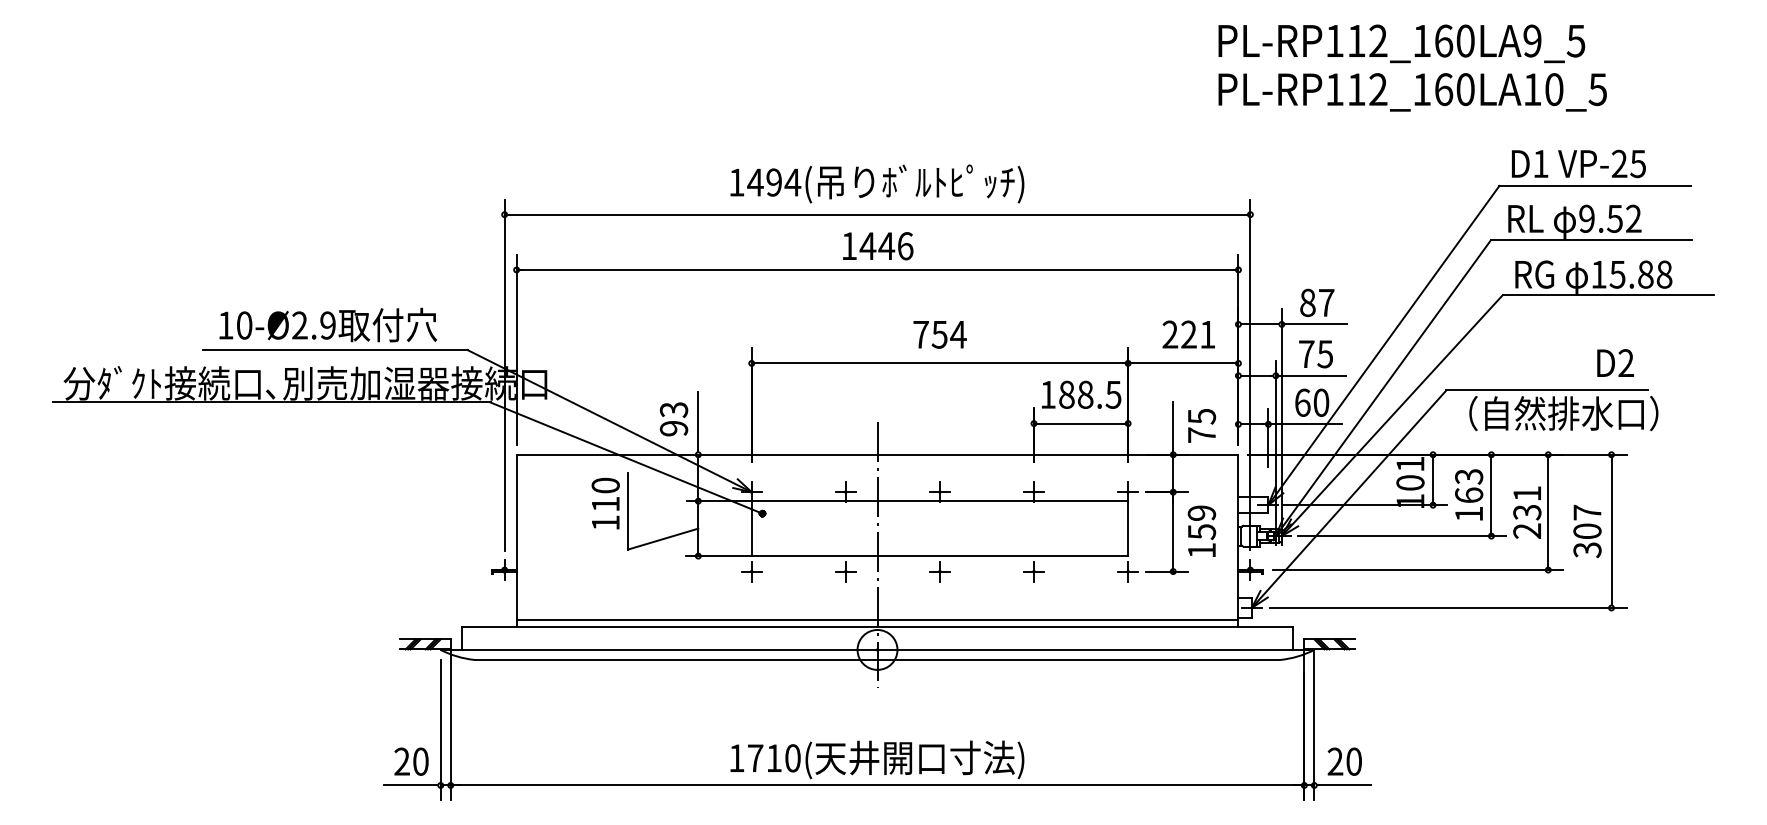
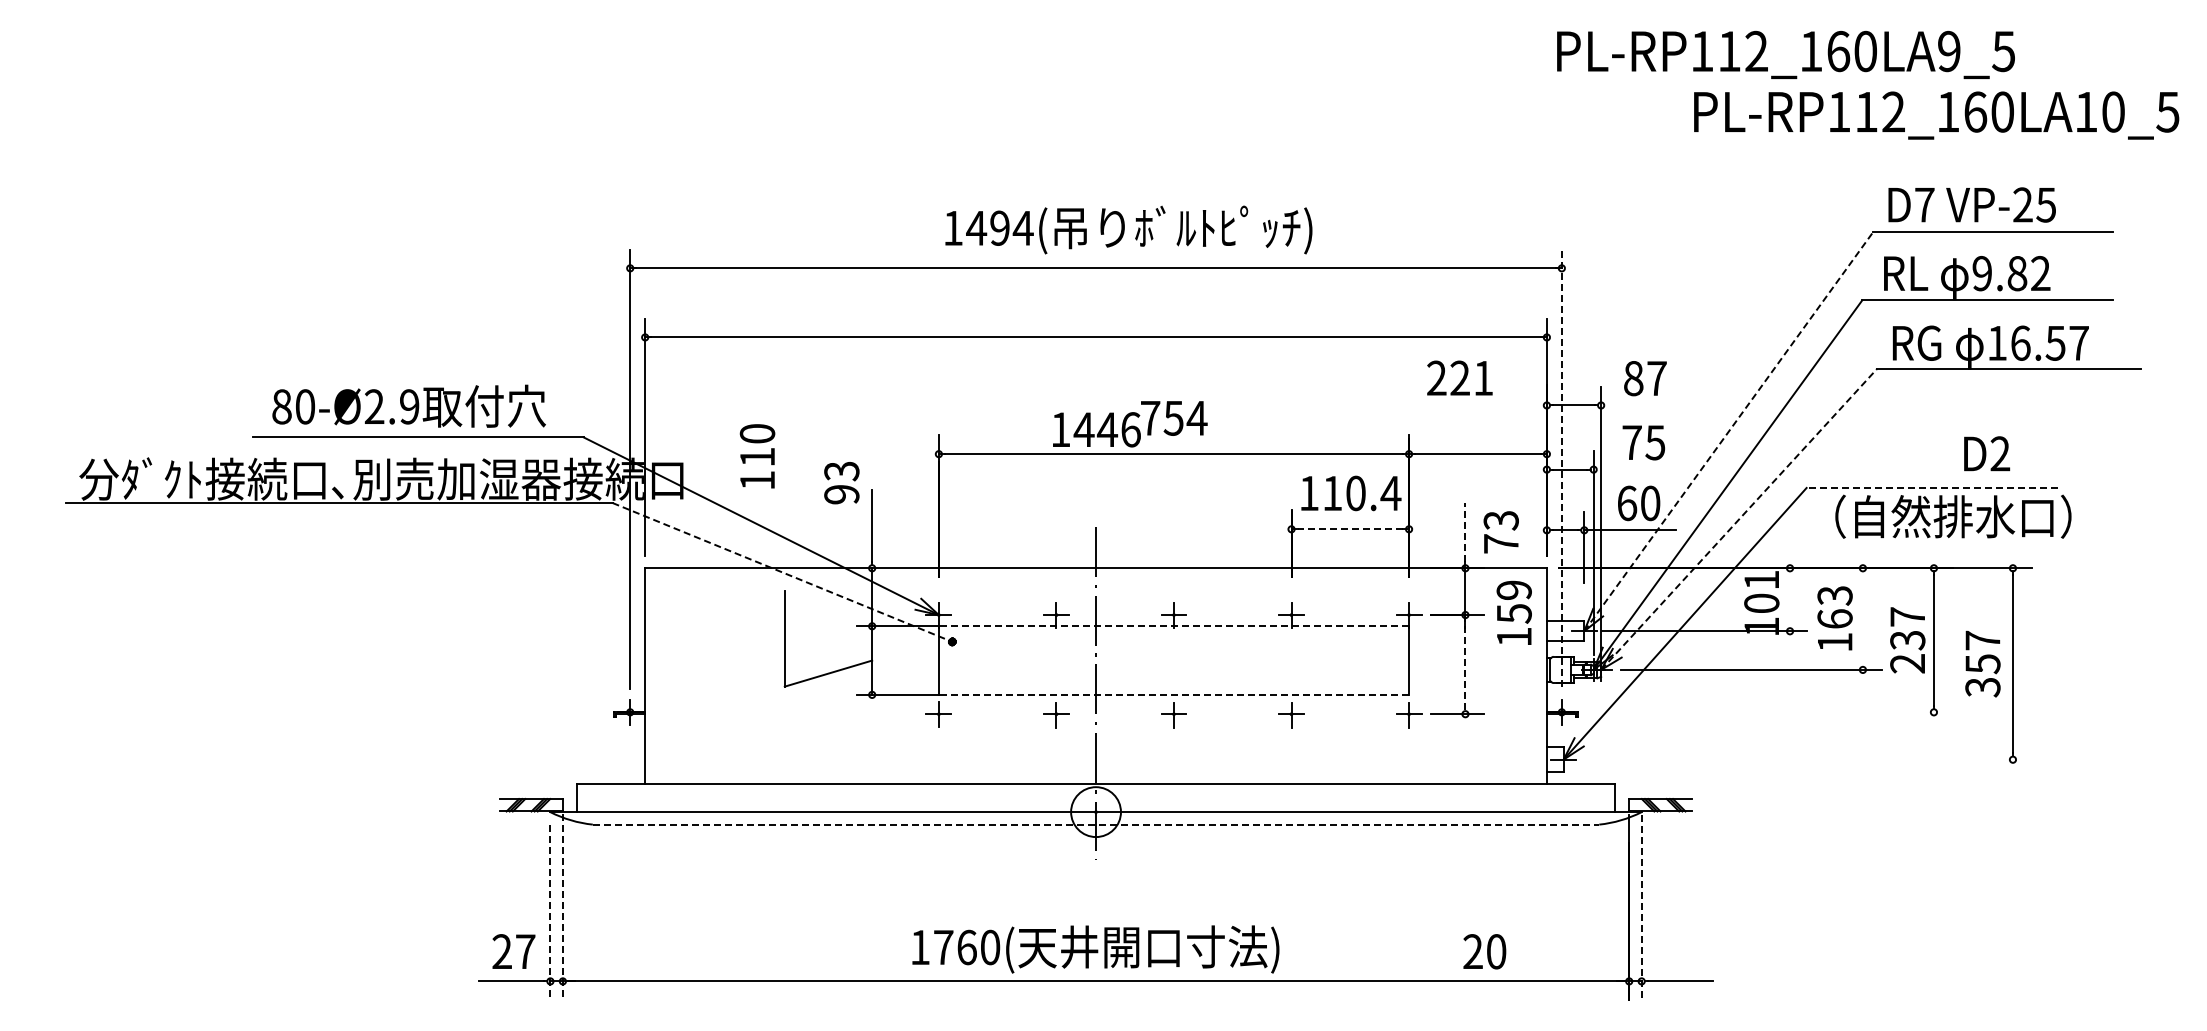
text: (1401, 43) -> (1785, 54), moved
text: (1412, 92) -> (1936, 115), moved
text: (1540, 164) -> (1924, 205), D1 -> D7
text: (877, 183) -> (1128, 229), moved
text: (1615, 218) -> (2017, 273), 9.52 -> 9.82
text: (877, 245) -> (1096, 429), moved
text: (1640, 274) -> (2049, 342), 15.88 -> 16.57
line: (1314, 324) -> (1641, 405), removed
text: (225, 325) -> (281, 406), 10-Ø2.9 -> 80-Ø2.9
text: (1188, 334) -> (1459, 377), moved
line: (1383, 345) -> (1728, 431), solid -> dashed
text: (1615, 362) -> (1987, 453), moved
line: (1250, 374) -> (1561, 468), solid -> dashed
line: (1310, 375) -> (1636, 469), removed
line: (1547, 390) -> (1932, 487), solid -> dashed
text: (1090, 394) -> (1362, 493), 188.5 -> 110.4
line: (1392, 415) -> (1739, 519), solid -> dashed
text: (1201, 416) -> (1500, 520), 75 -> 73
text: (673, 419) -> (841, 483), moved
line: (1081, 423) -> (1350, 529), solid -> dashed
line: (1173, 426) -> (1465, 532), solid -> dashed
line: (626, 458) -> (782, 572), solid -> dashed
line: (1433, 479) -> (1790, 599), removed
text: (1527, 493) -> (1907, 616), 231 -> 237
line: (1491, 496) -> (1862, 620), removed
line: (939, 501) -> (1173, 626), solid -> dashed
text: (605, 503) -> (757, 456), moved
text: (1201, 530) -> (1513, 612), moved
line: (1173, 531) -> (1465, 664), solid -> dashed
text: (1587, 531) -> (1982, 664), 307 -> 357
line: (939, 555) -> (1173, 694), solid -> dashed
line: (1418, 570) -> (1771, 712), removed
line: (1447, 607) -> (1808, 759), removed
line: (877, 619) -> (1095, 774), removed
line: (877, 659) -> (1096, 824), solid -> dashed
line: (450, 726) -> (562, 907), solid -> dashed
line: (1314, 726) -> (1641, 907), solid -> dashed
line: (440, 730) -> (550, 912), solid -> dashed
text: (773, 758) -> (966, 947), 1710( -> 1760(
text: (420, 761) -> (525, 951), 20 -> 27
text: (1344, 761) -> (1484, 951), moved

